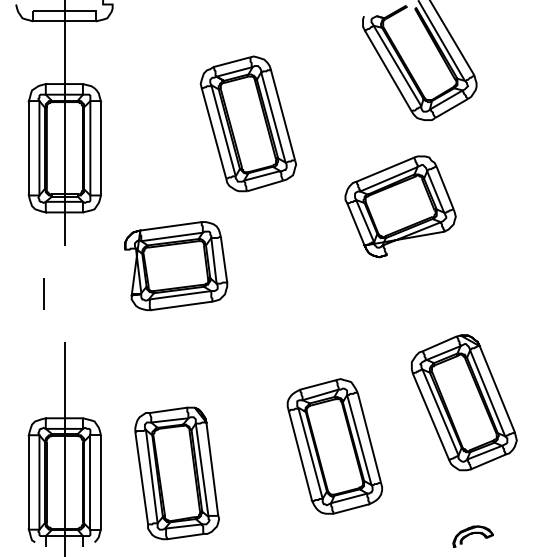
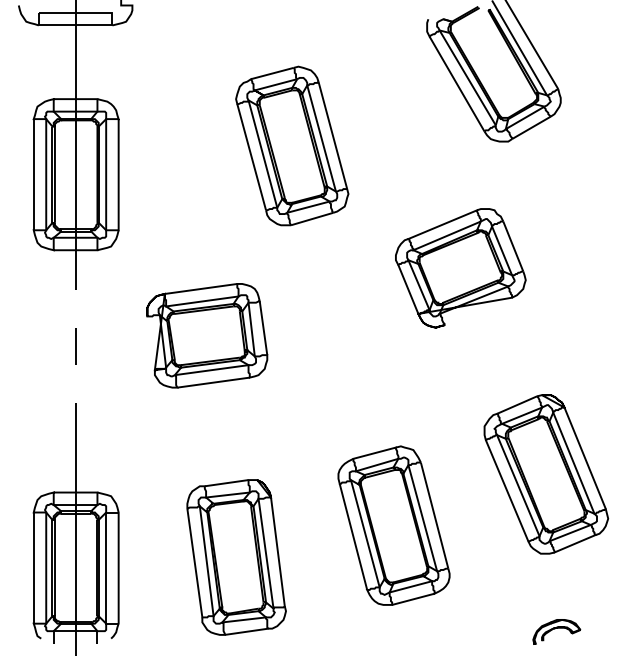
part: (400, 206) -> (460, 267), moved
part: (176, 266) -> (207, 336), moved
line: (43, 293) -> (75, 345), moved
part: (176, 473) -> (235, 557), moved

